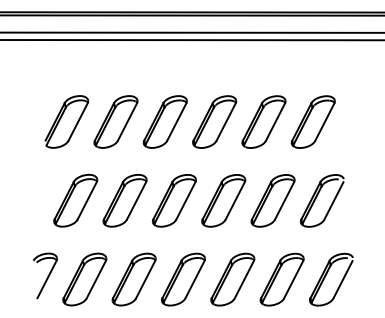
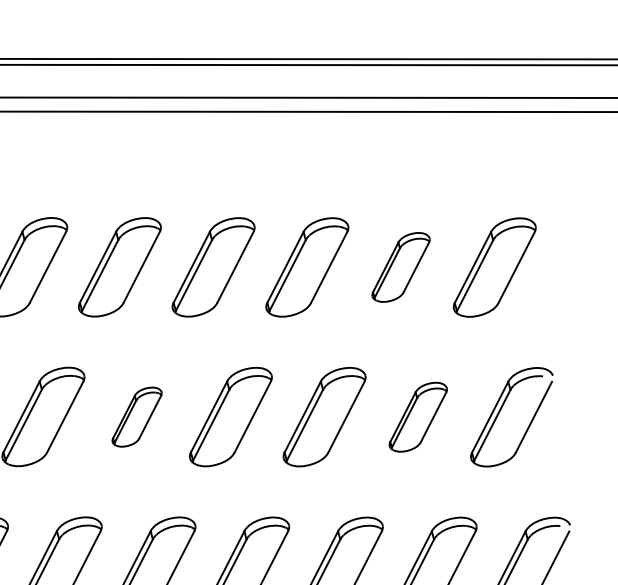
part: (263, 121) -> (400, 266), size x0.7
part: (124, 200) -> (136, 416), size x0.6
part: (272, 200) -> (417, 416), size x0.7

